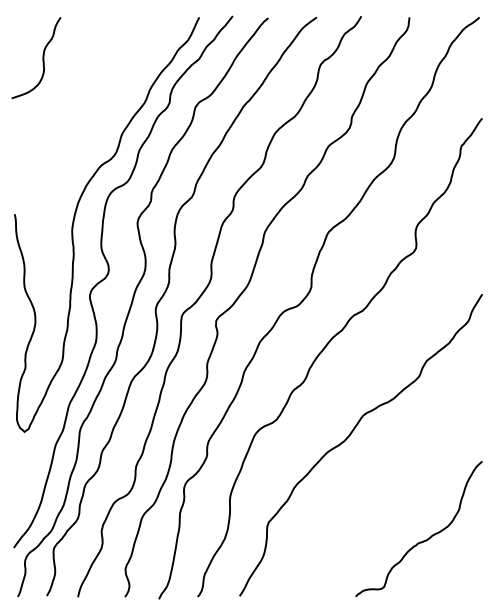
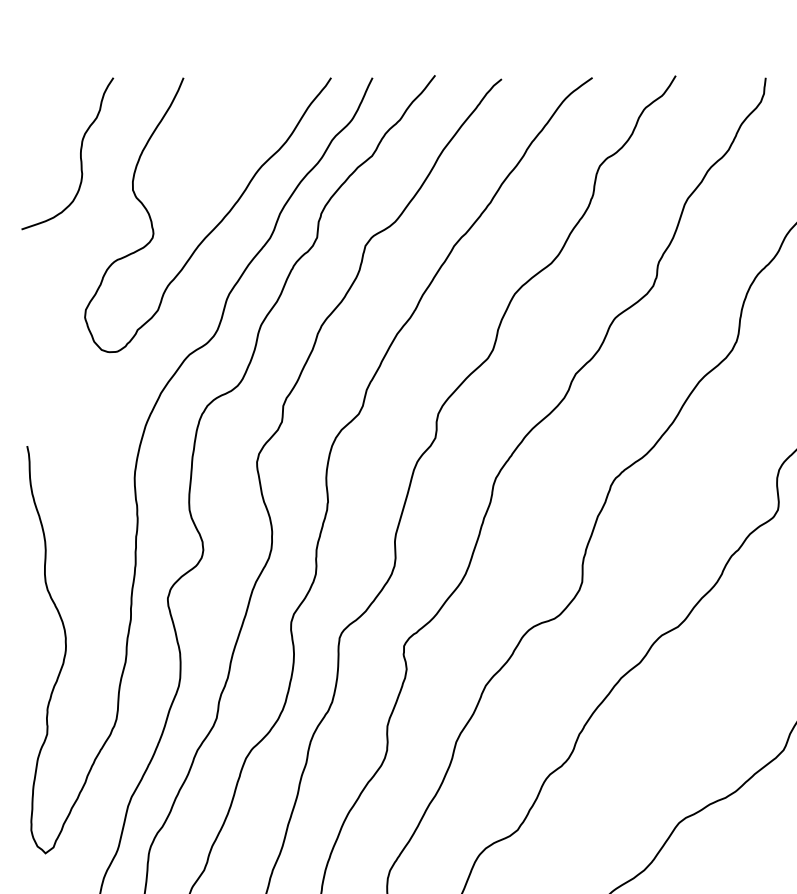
curve: (115, 95) -> (215, 223), added

